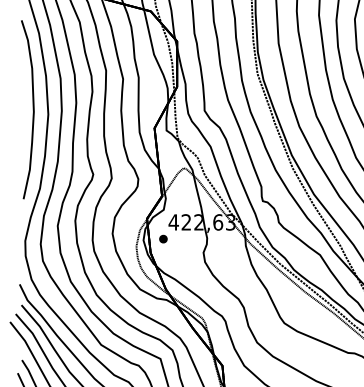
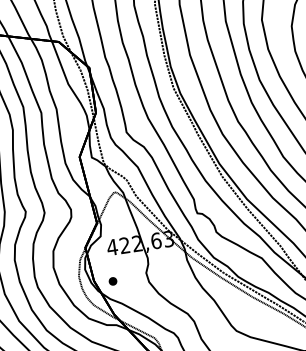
part: (163, 238) -> (113, 280), moved

